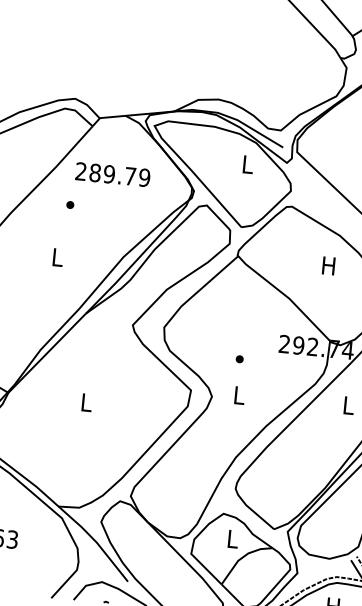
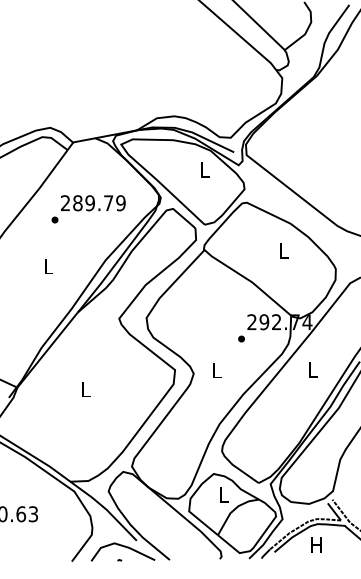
text: (113, 175) -> (93, 203), moved
text: (328, 265) -> (283, 250), H -> L
part: (239, 358) -> (241, 338), moved

